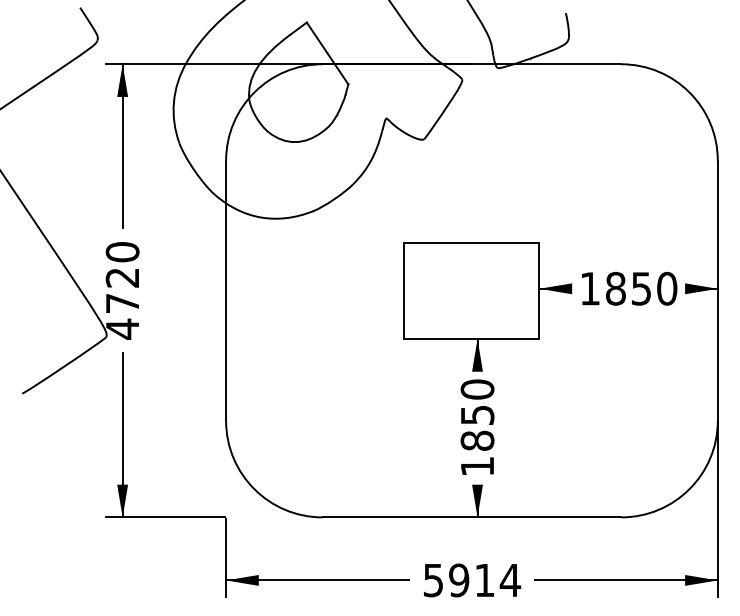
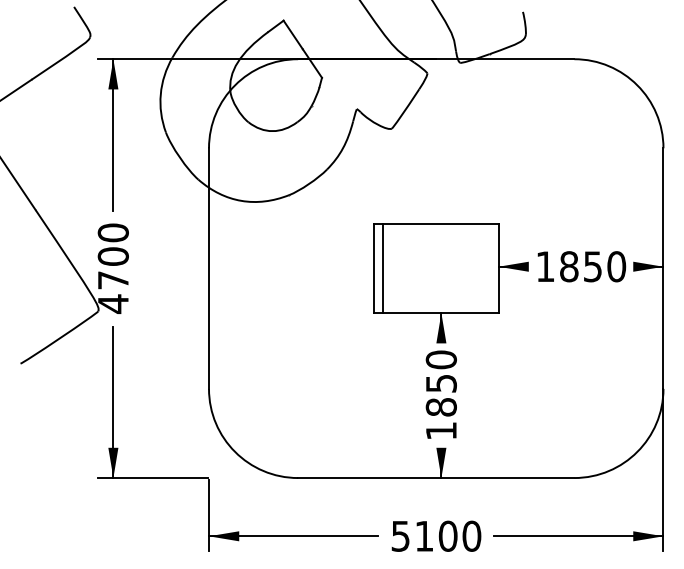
text: (122, 277) -> (113, 256), 4720 -> 4700
line: (414, 290) -> (383, 268), added
text: (485, 580) -> (448, 536), 5914 -> 5100

